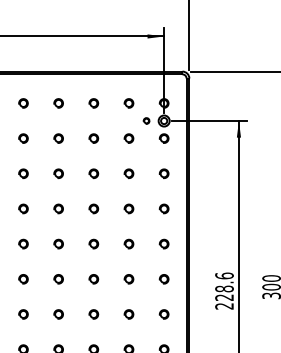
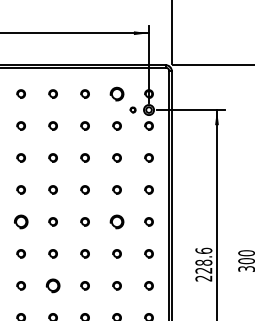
part: (128, 102) -> (116, 93), size x1.6
part: (22, 243) -> (20, 221), size x1.6
part: (128, 243) -> (116, 221), size x1.6
part: (57, 314) -> (52, 285), size x1.6

